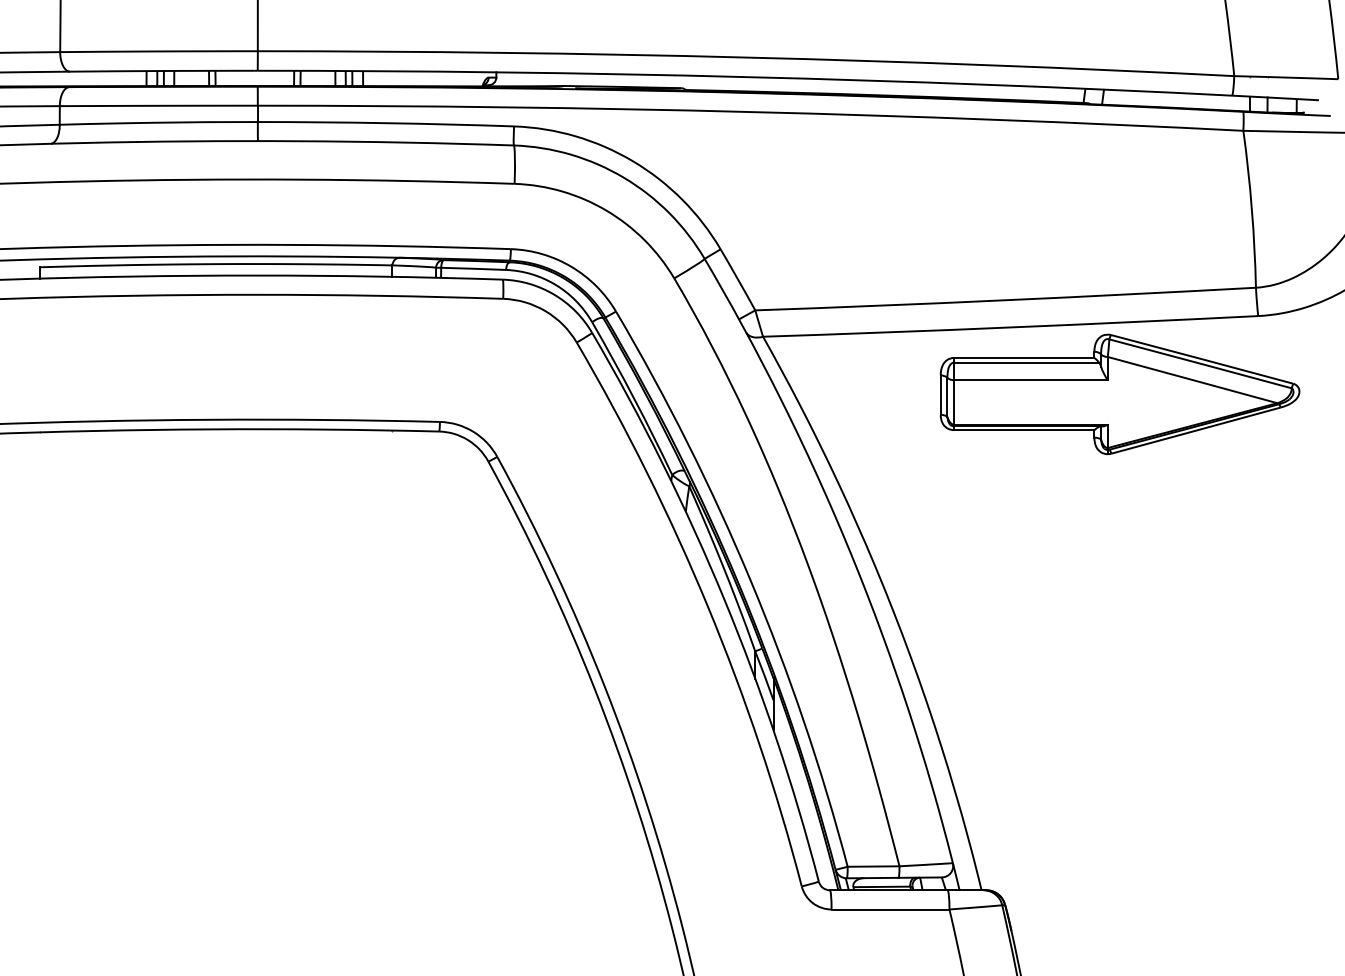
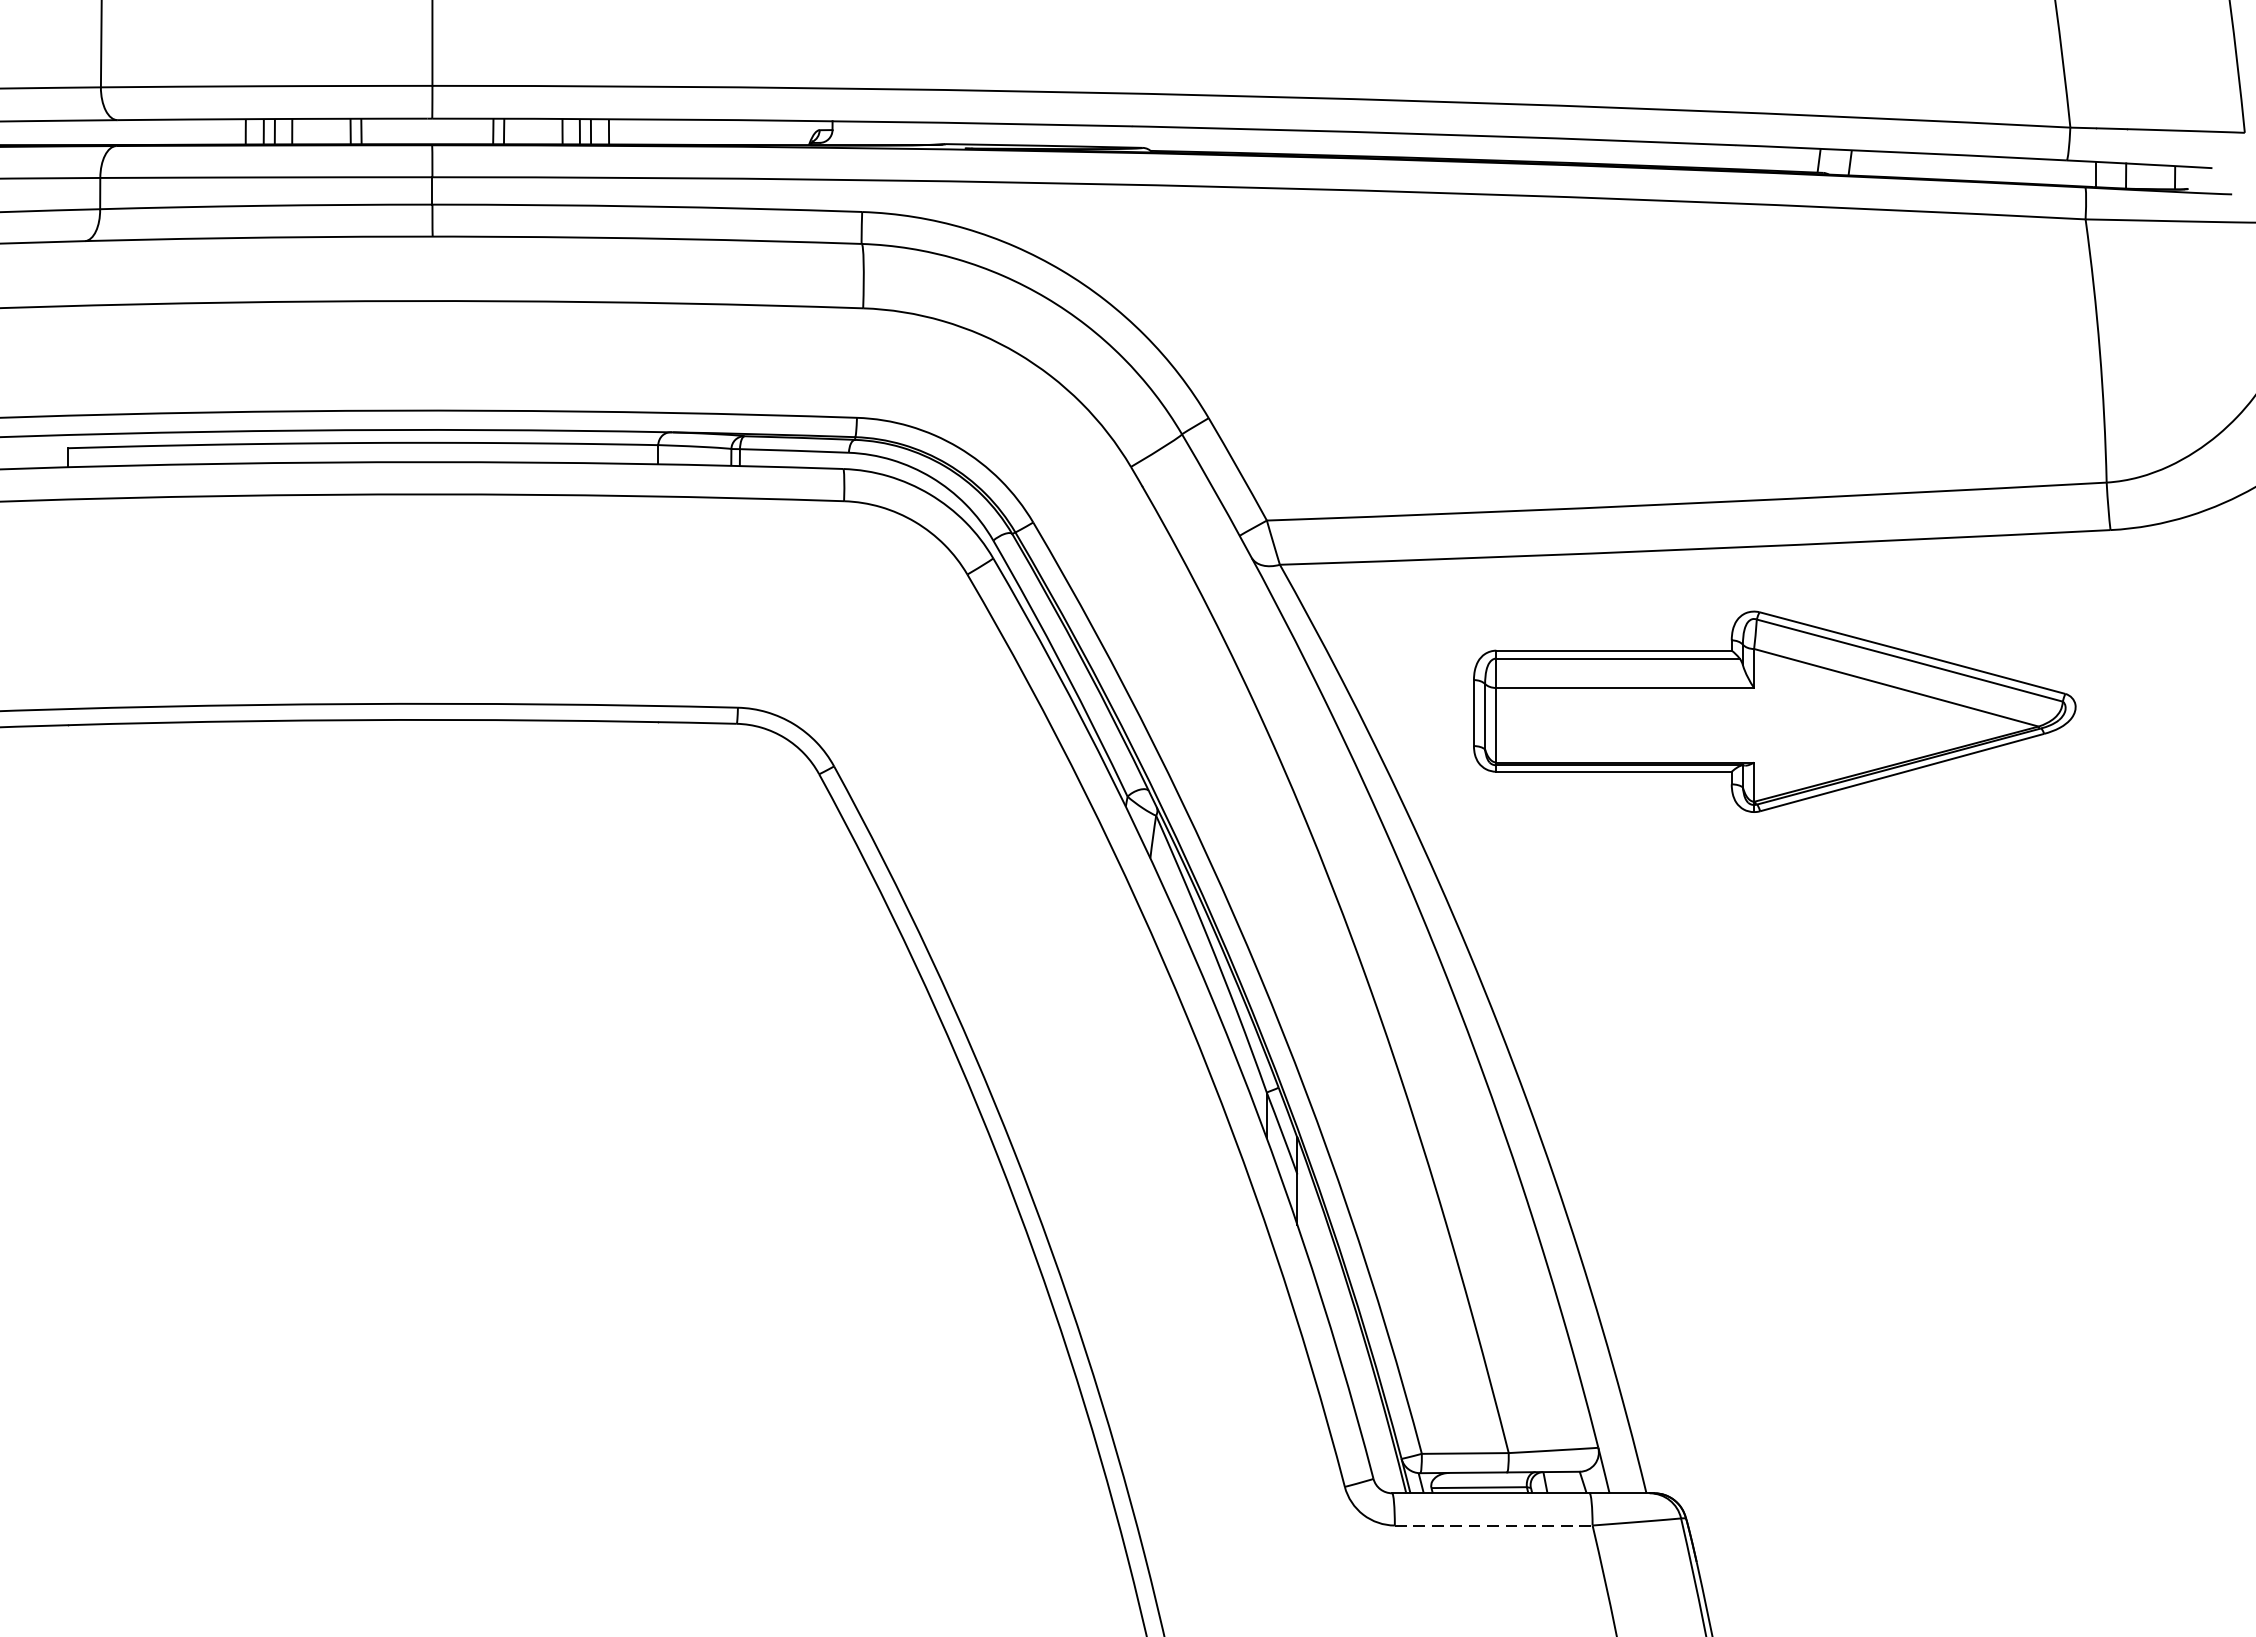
part: (1119, 394) -> (1773, 711), moved
line: (890, 909) -> (1493, 1525), solid -> dashed

